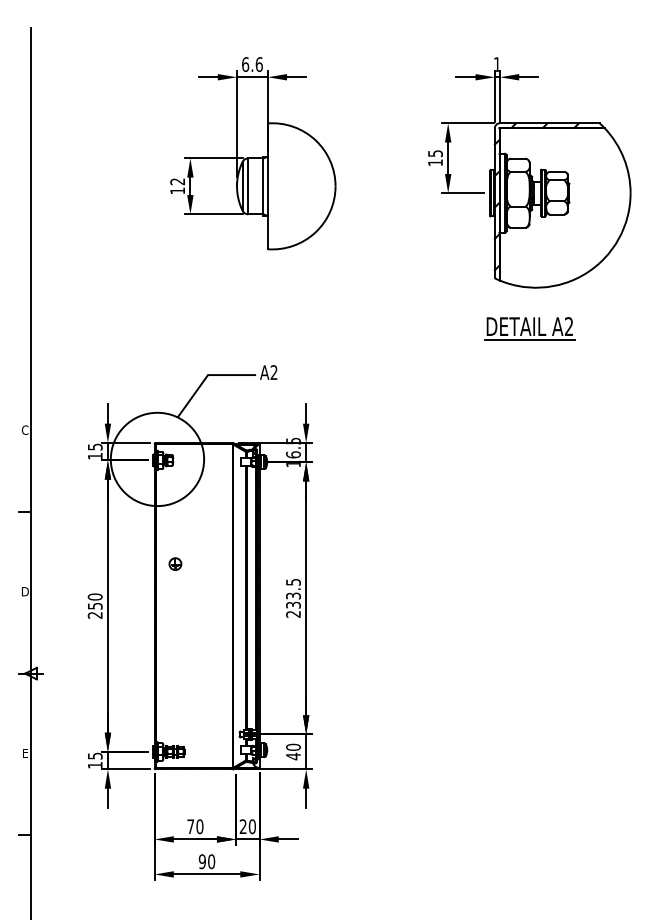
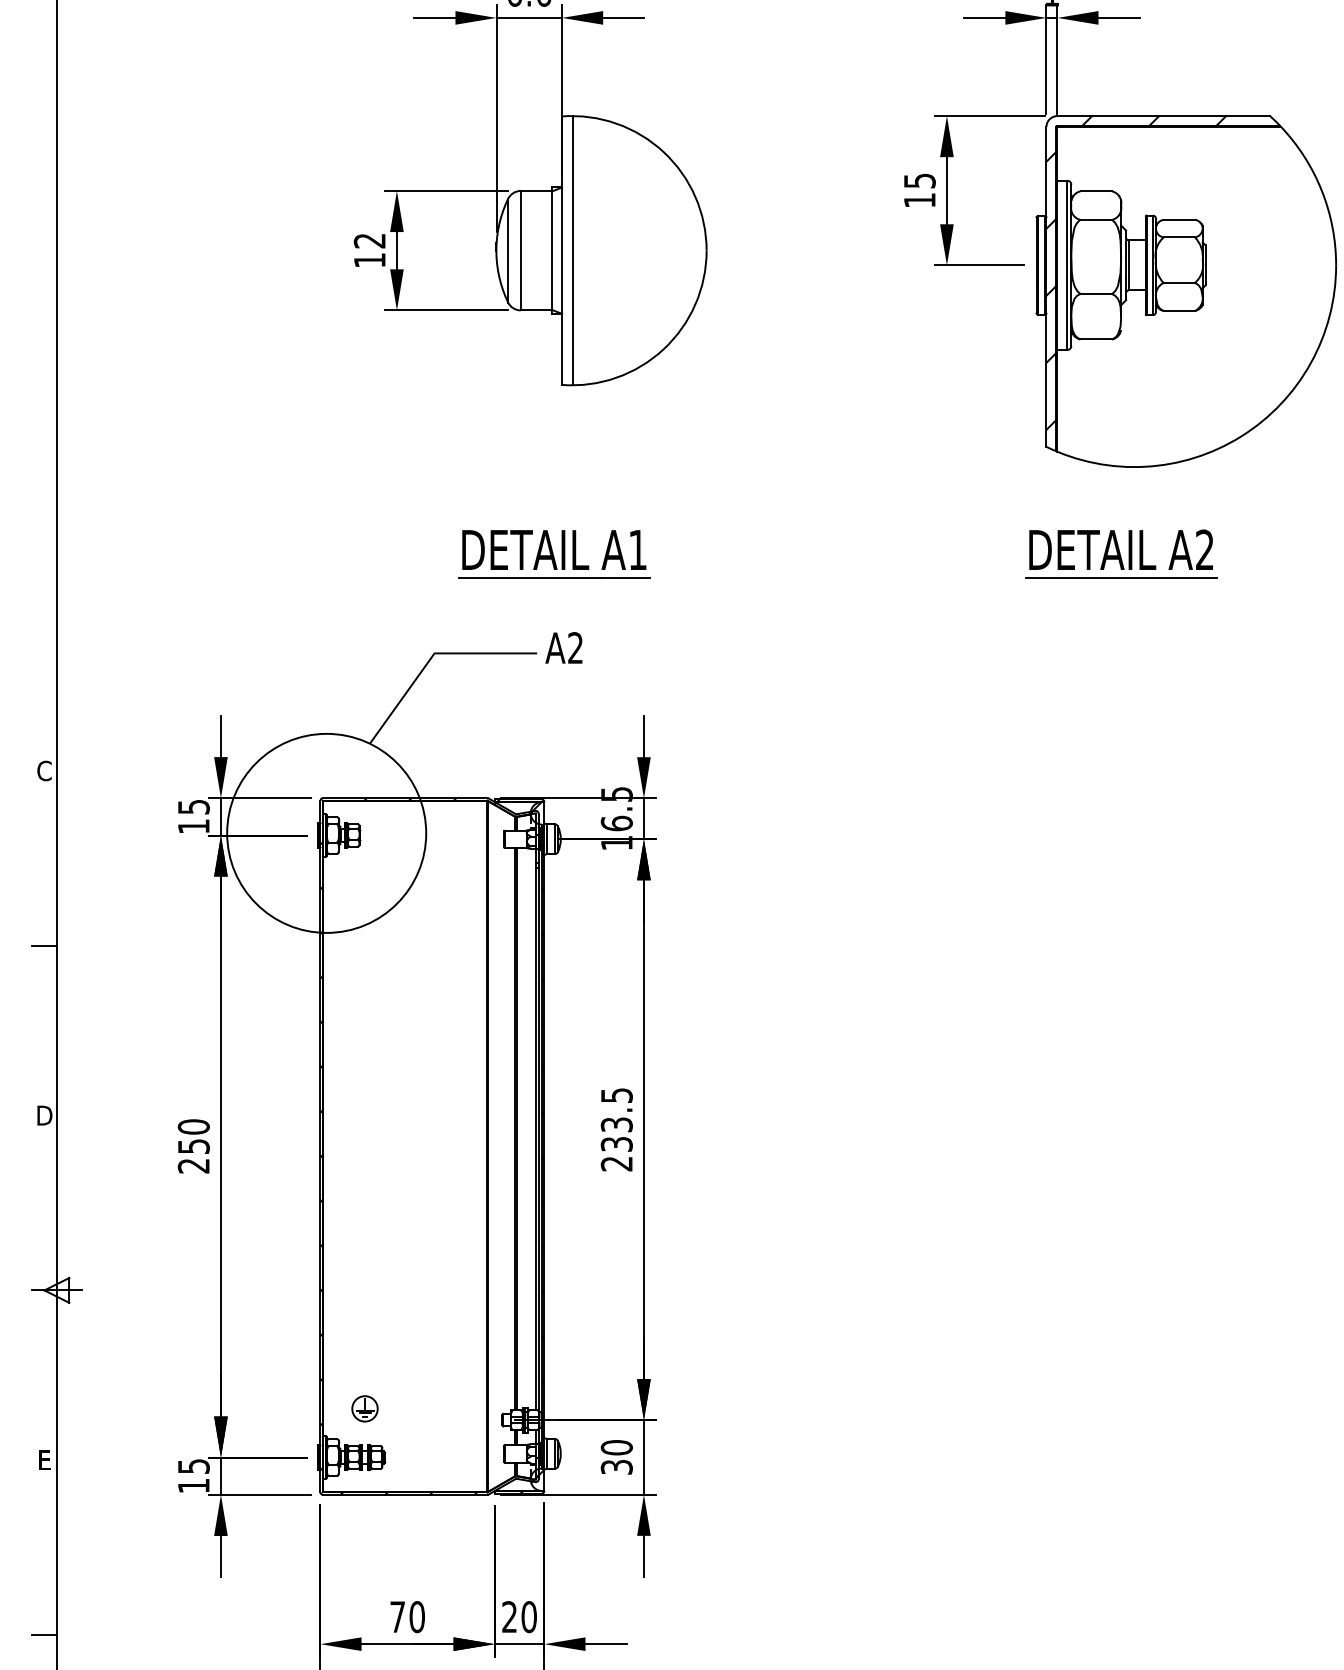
line: (272, 186) -> (572, 251), added
part: (263, 328) -> (552, 553), added
part: (175, 563) -> (365, 1407), moved
text: (293, 756) -> (616, 1467), 40 -> 30

